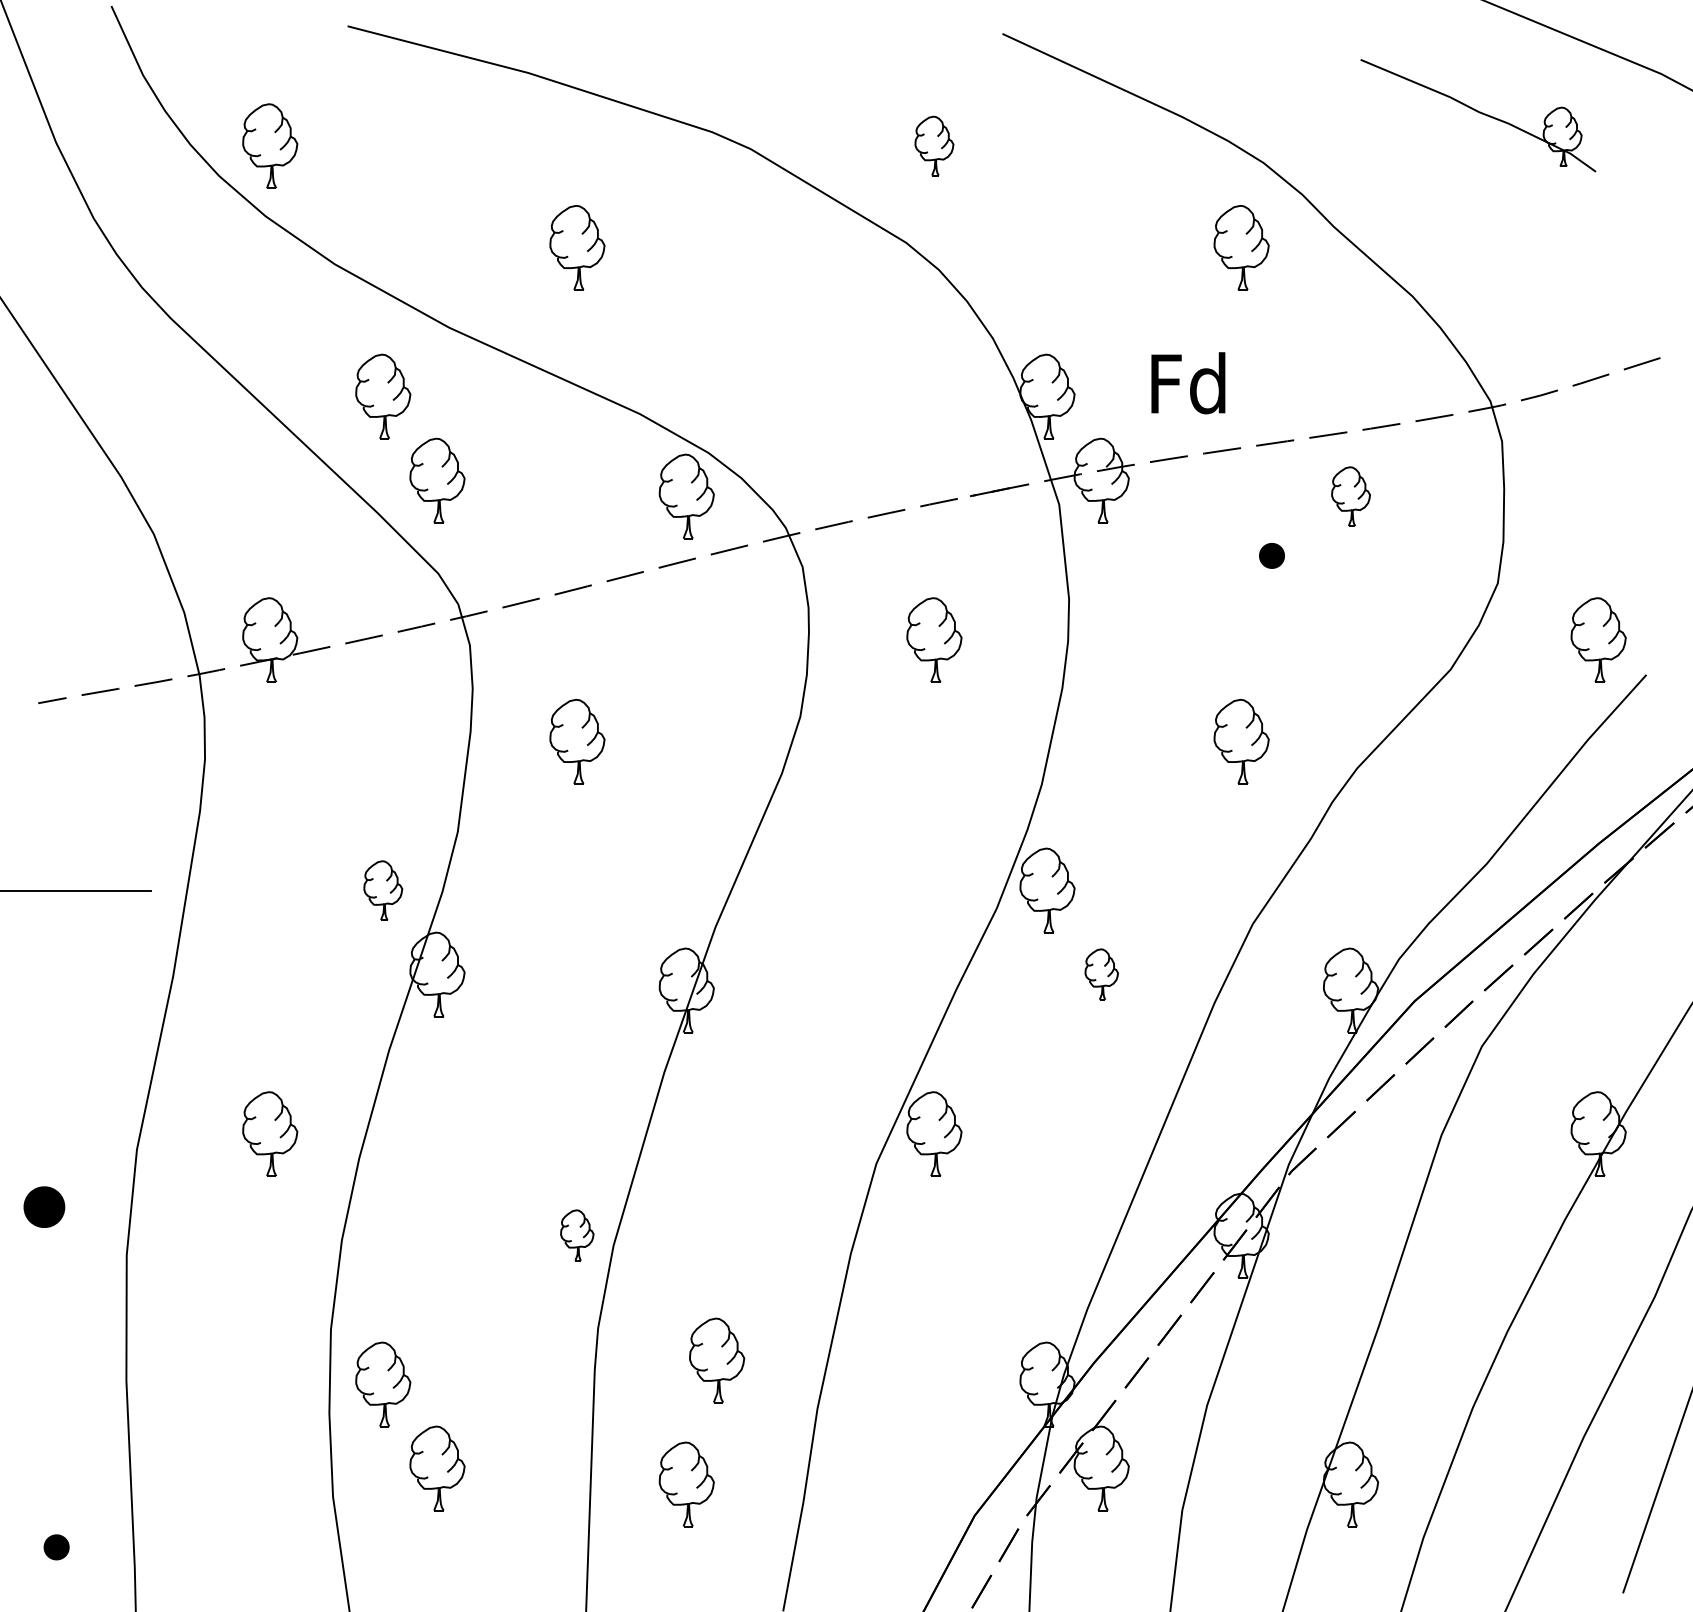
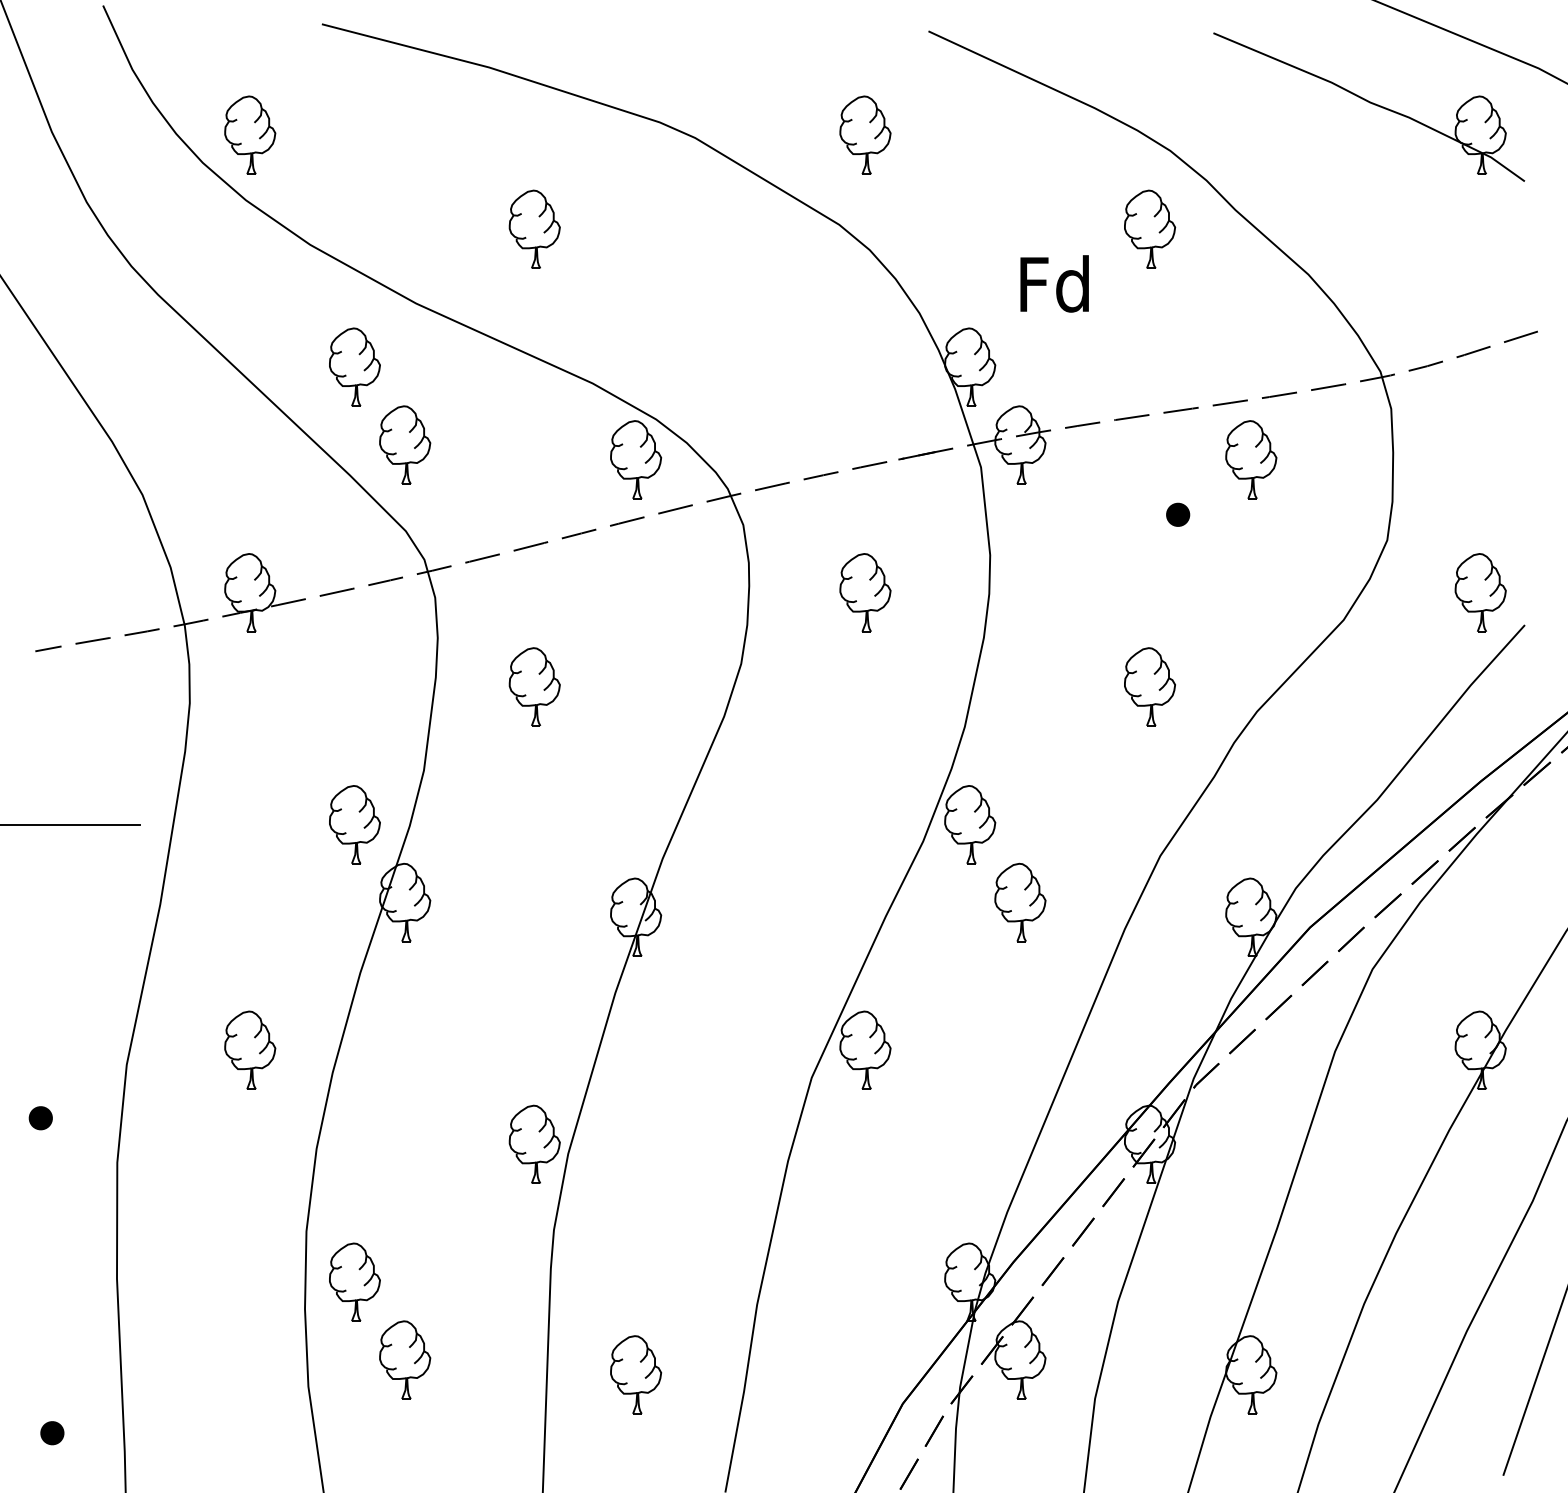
part: (1478, 115) -> (1369, 106), size x1.43
part: (934, 145) -> (865, 134), size x1.43
text: (1188, 382) -> (1054, 283), moved
part: (1351, 496) -> (1251, 459), size x1.43
part: (382, 890) -> (354, 824), size x1.43
part: (1101, 974) -> (1020, 902), size x1.67
part: (43, 1207) -> (40, 1118), size x0.62
part: (577, 1234) -> (534, 1143), size x1.67
part: (717, 1359) -> (664, 1259), removed

